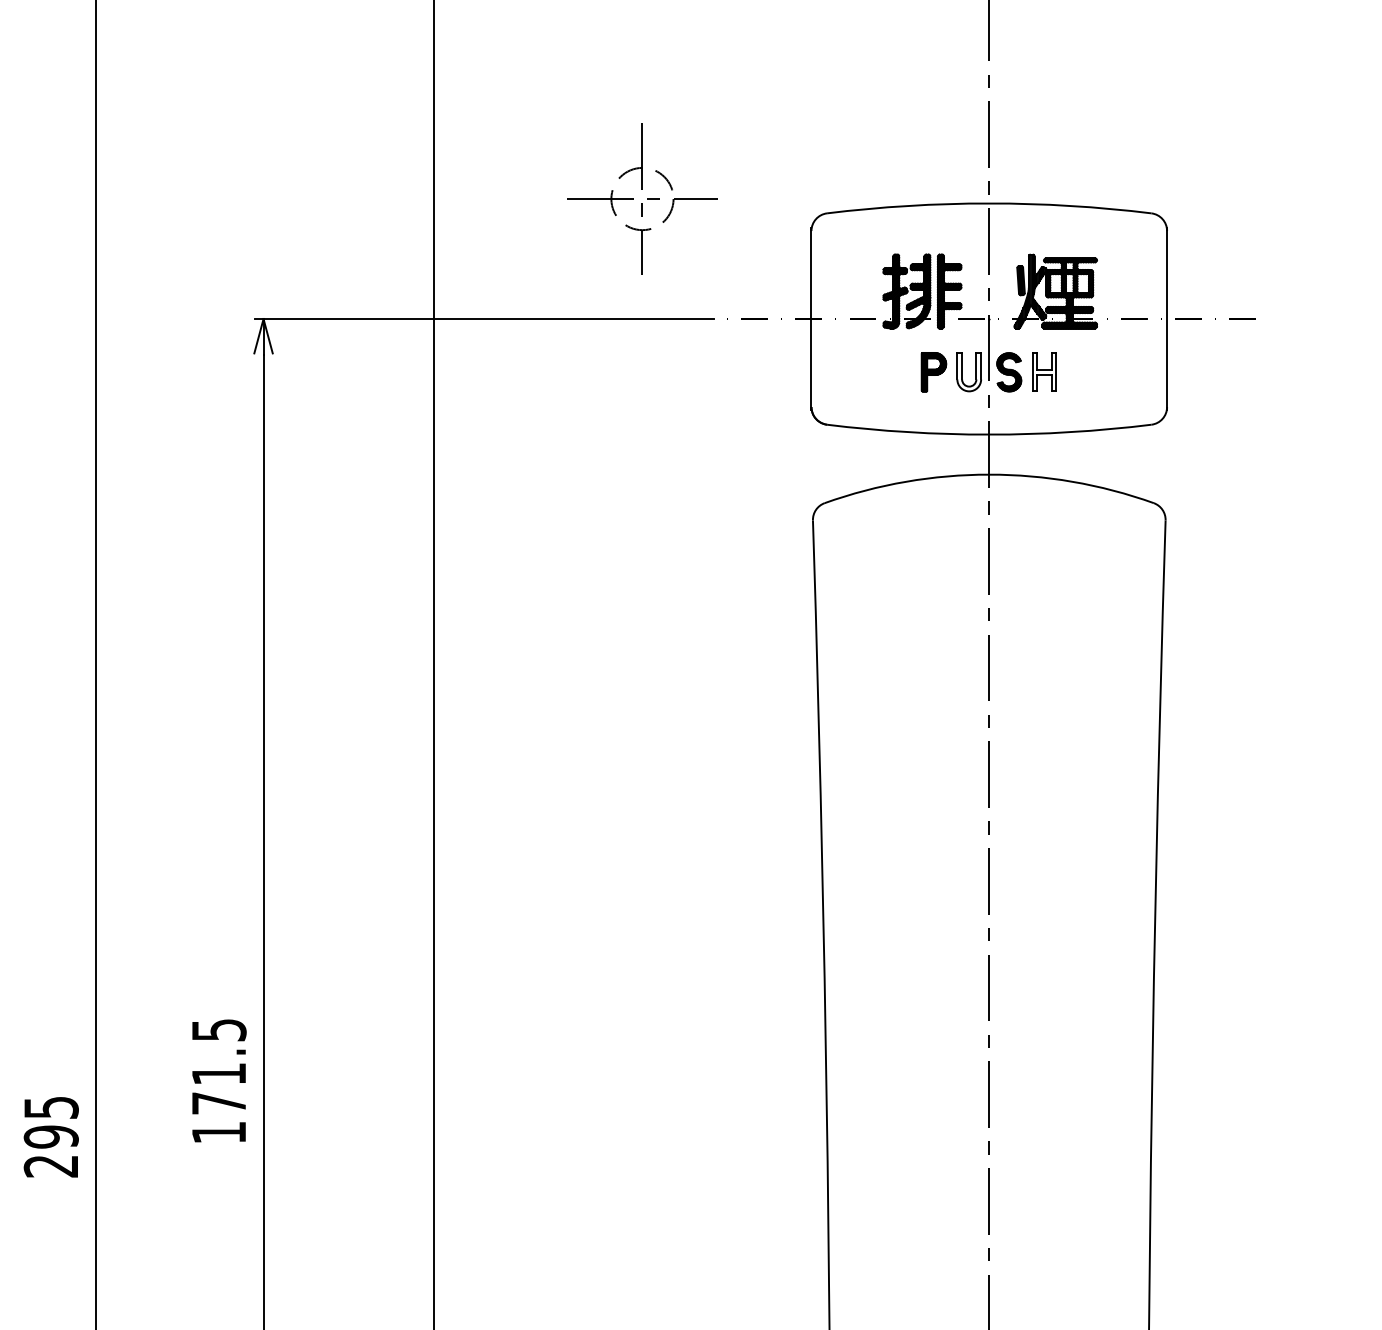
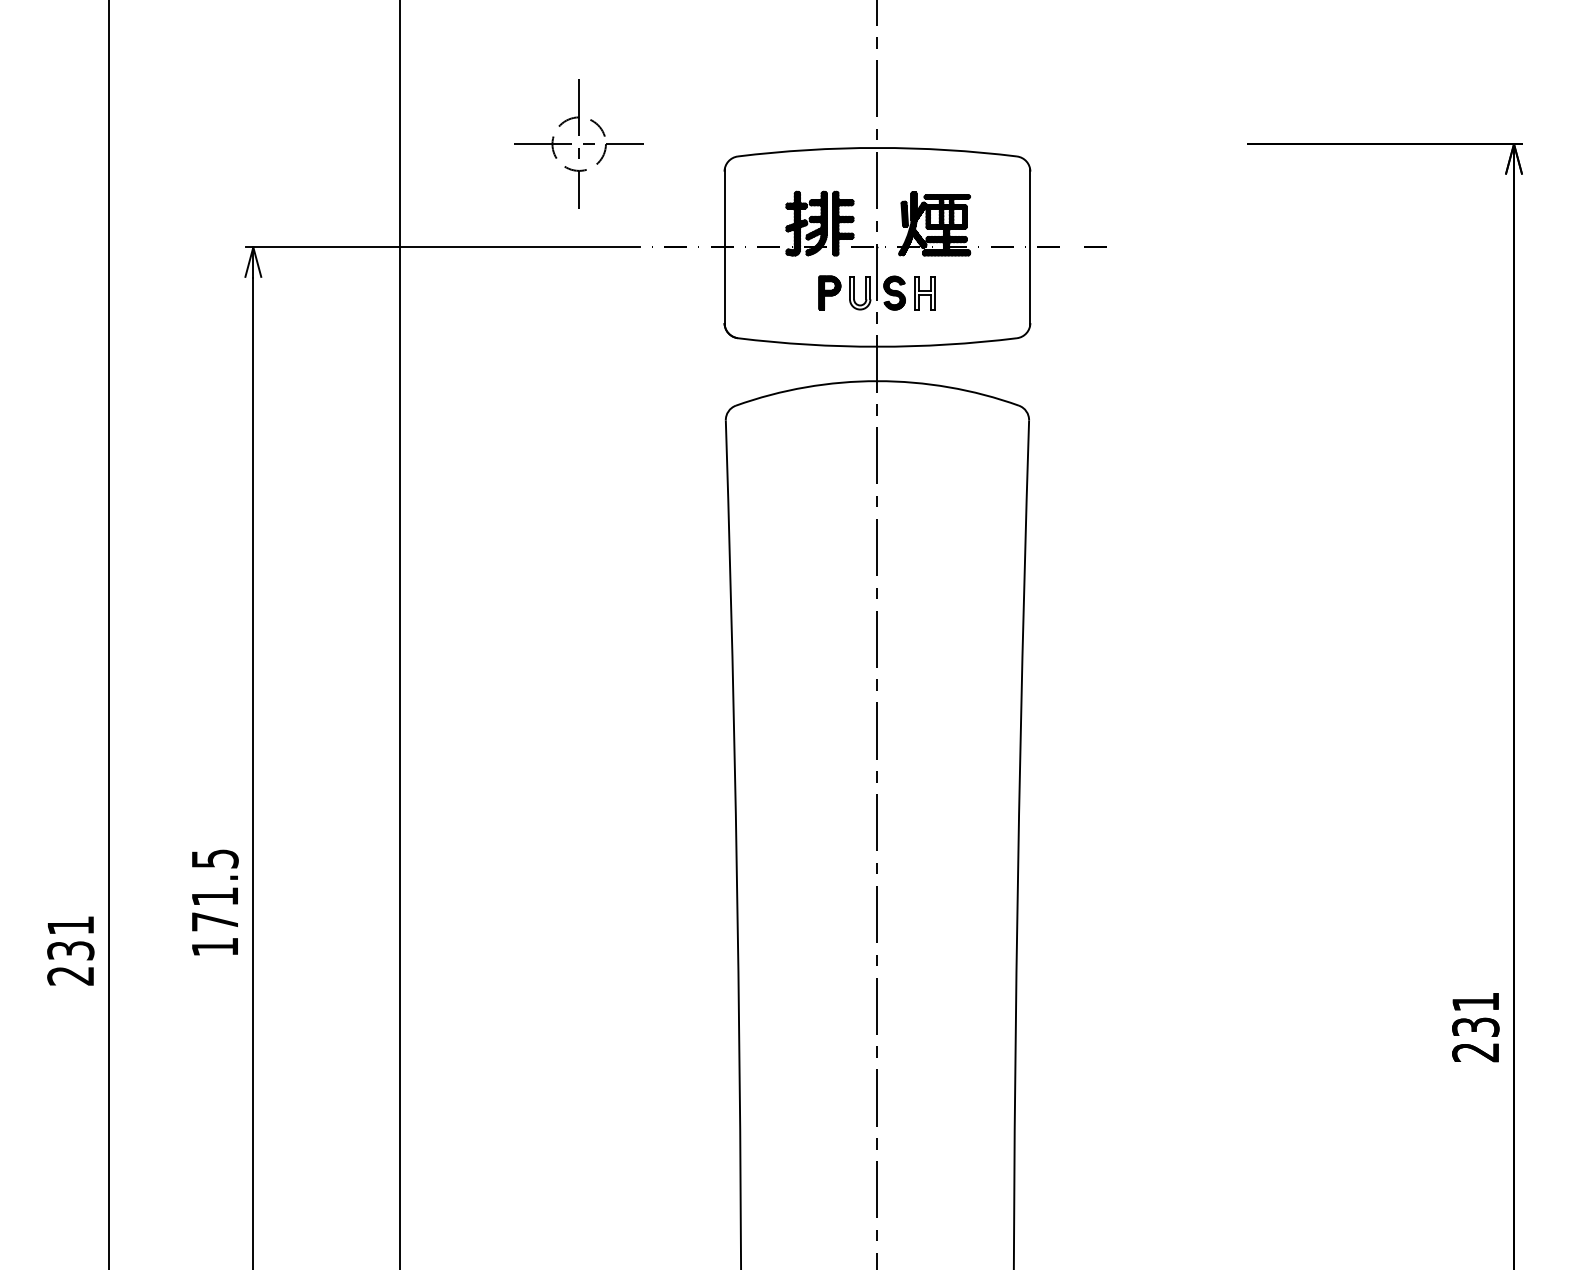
text: (50, 1122) -> (70, 938), 295 -> 231

